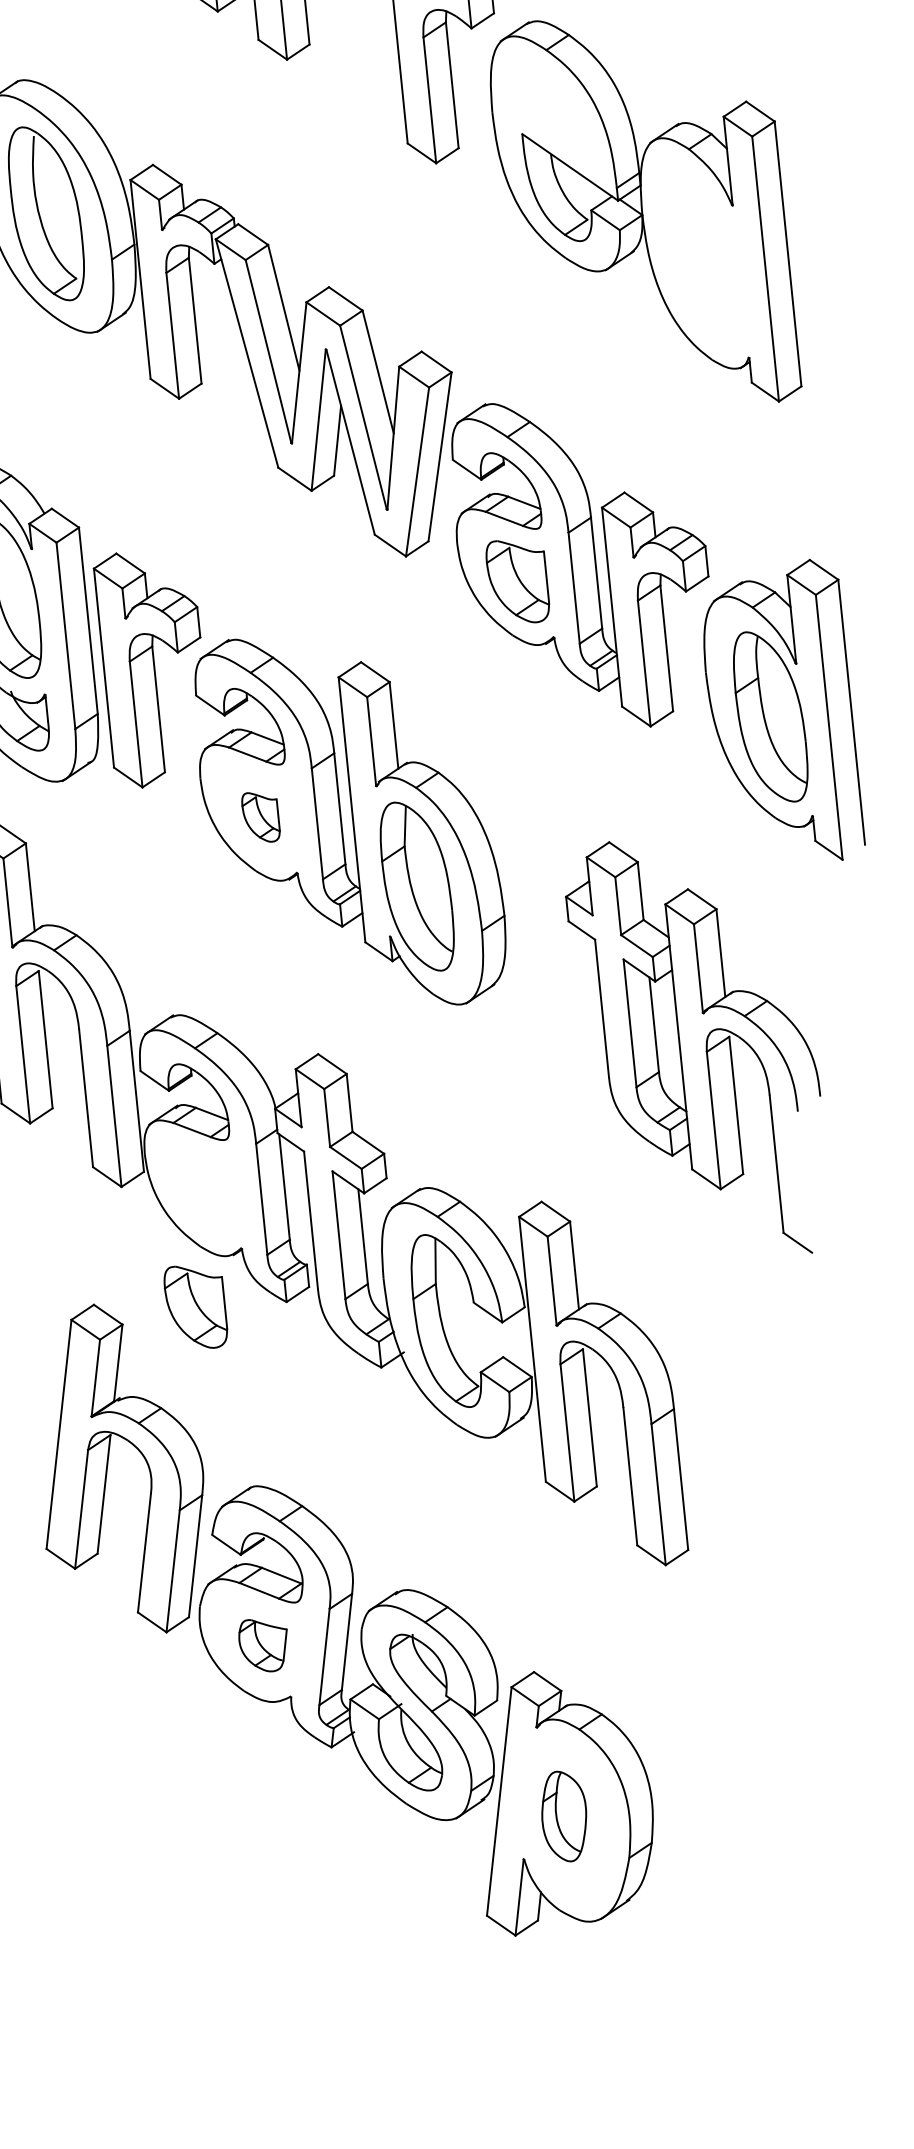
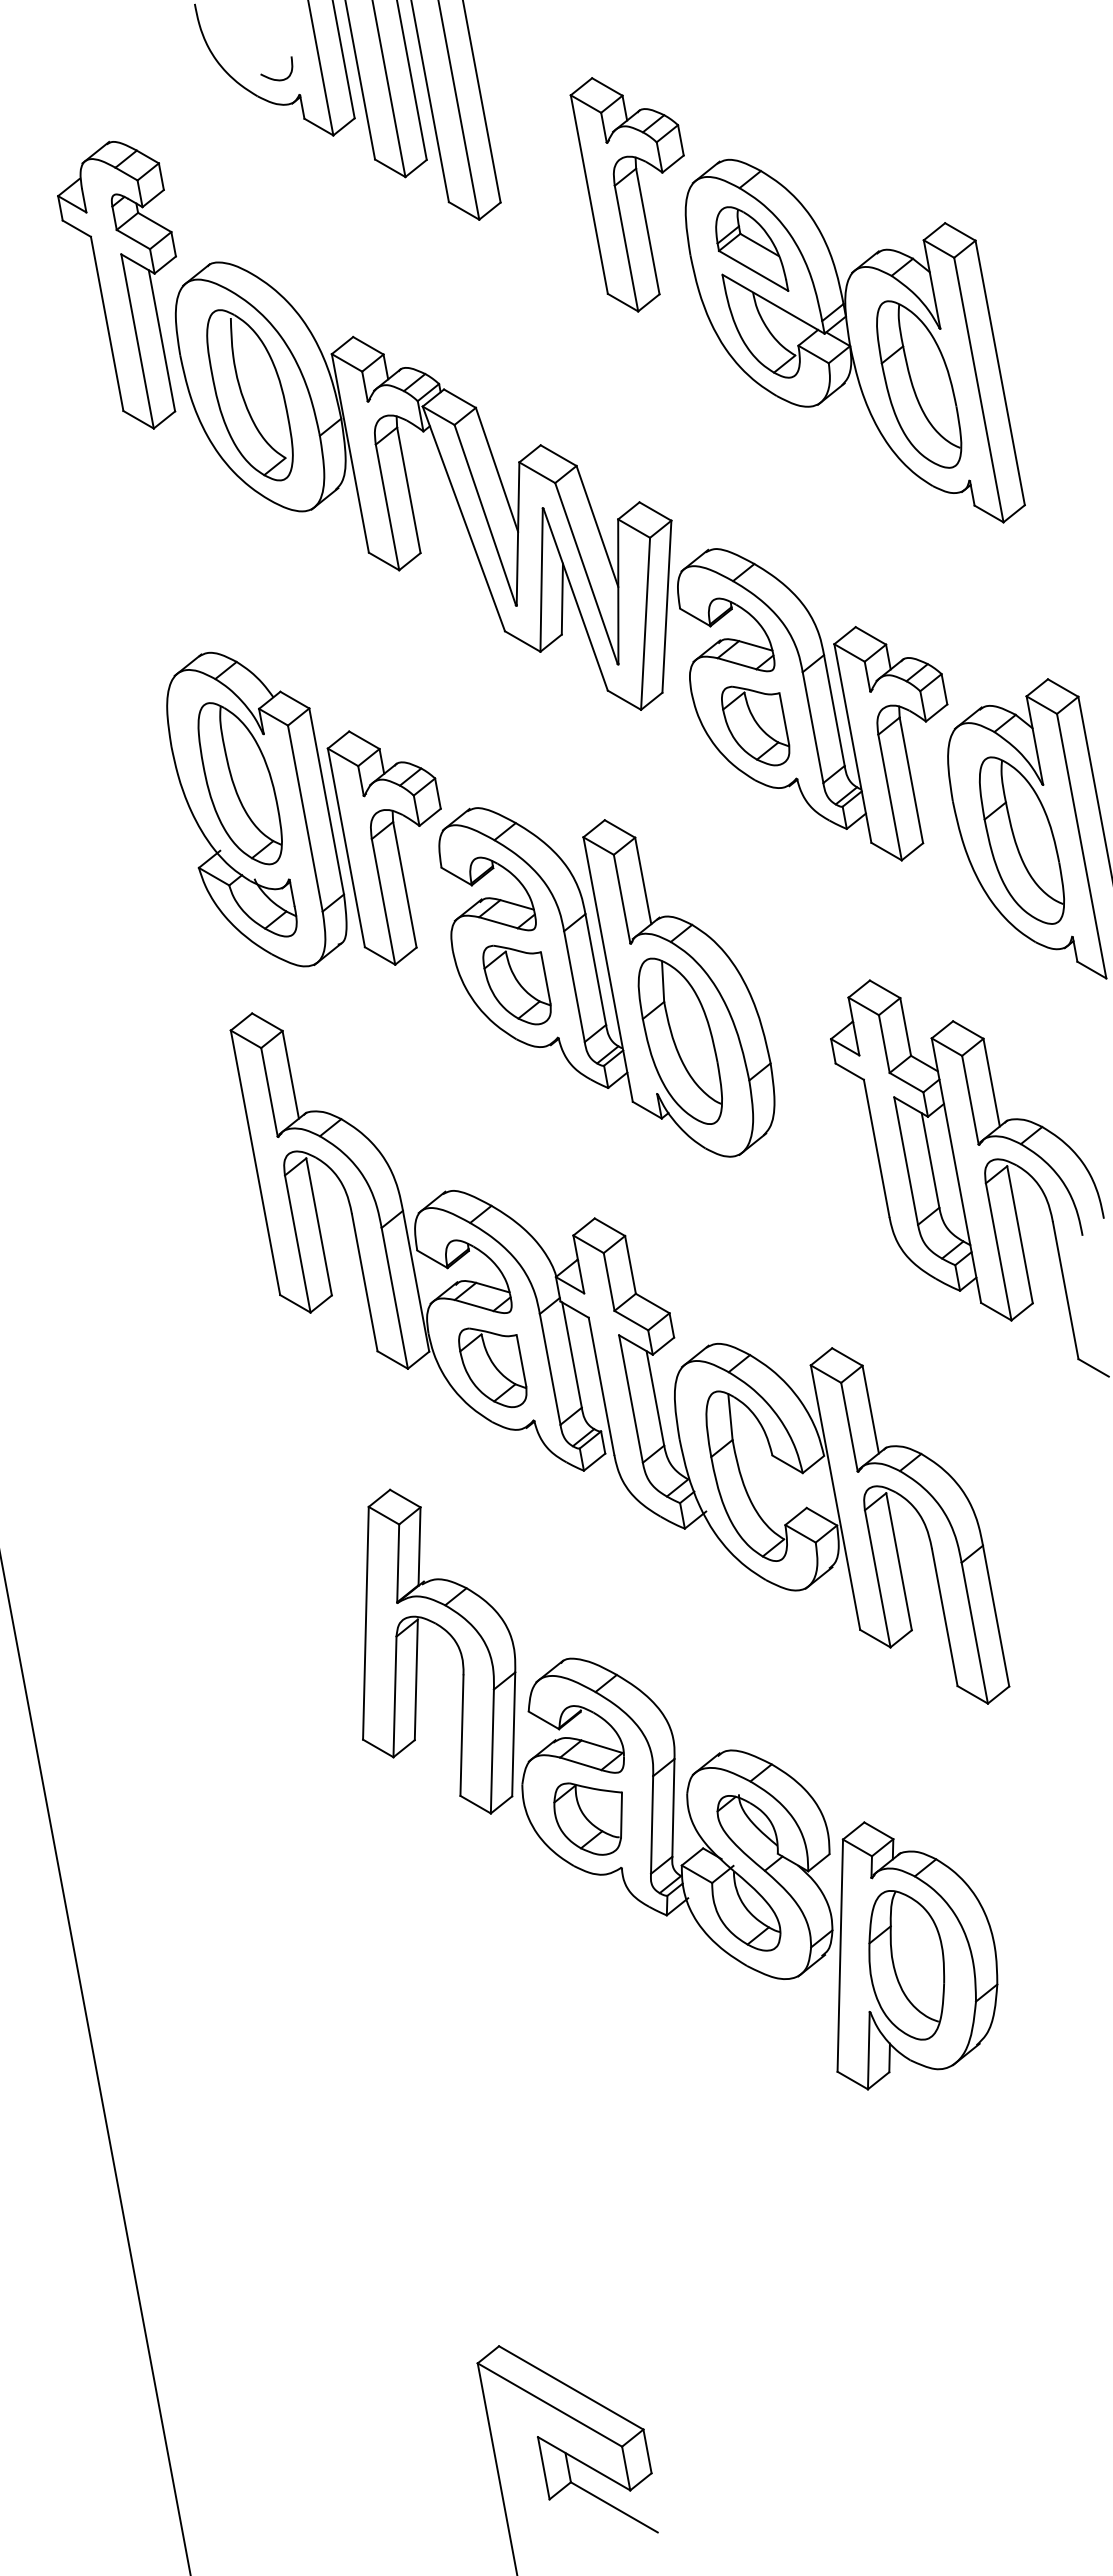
part: (554, 110) -> (752, 248), added
part: (707, 258) -> (919, 384), added
part: (260, 816) -> (516, 984), size x1.67
part: (195, 1307) -> (492, 1367), moved
part: (261, 1645) -> (587, 1818), size x1.43
part: (563, 1816) -> (906, 1965), size x1.67

